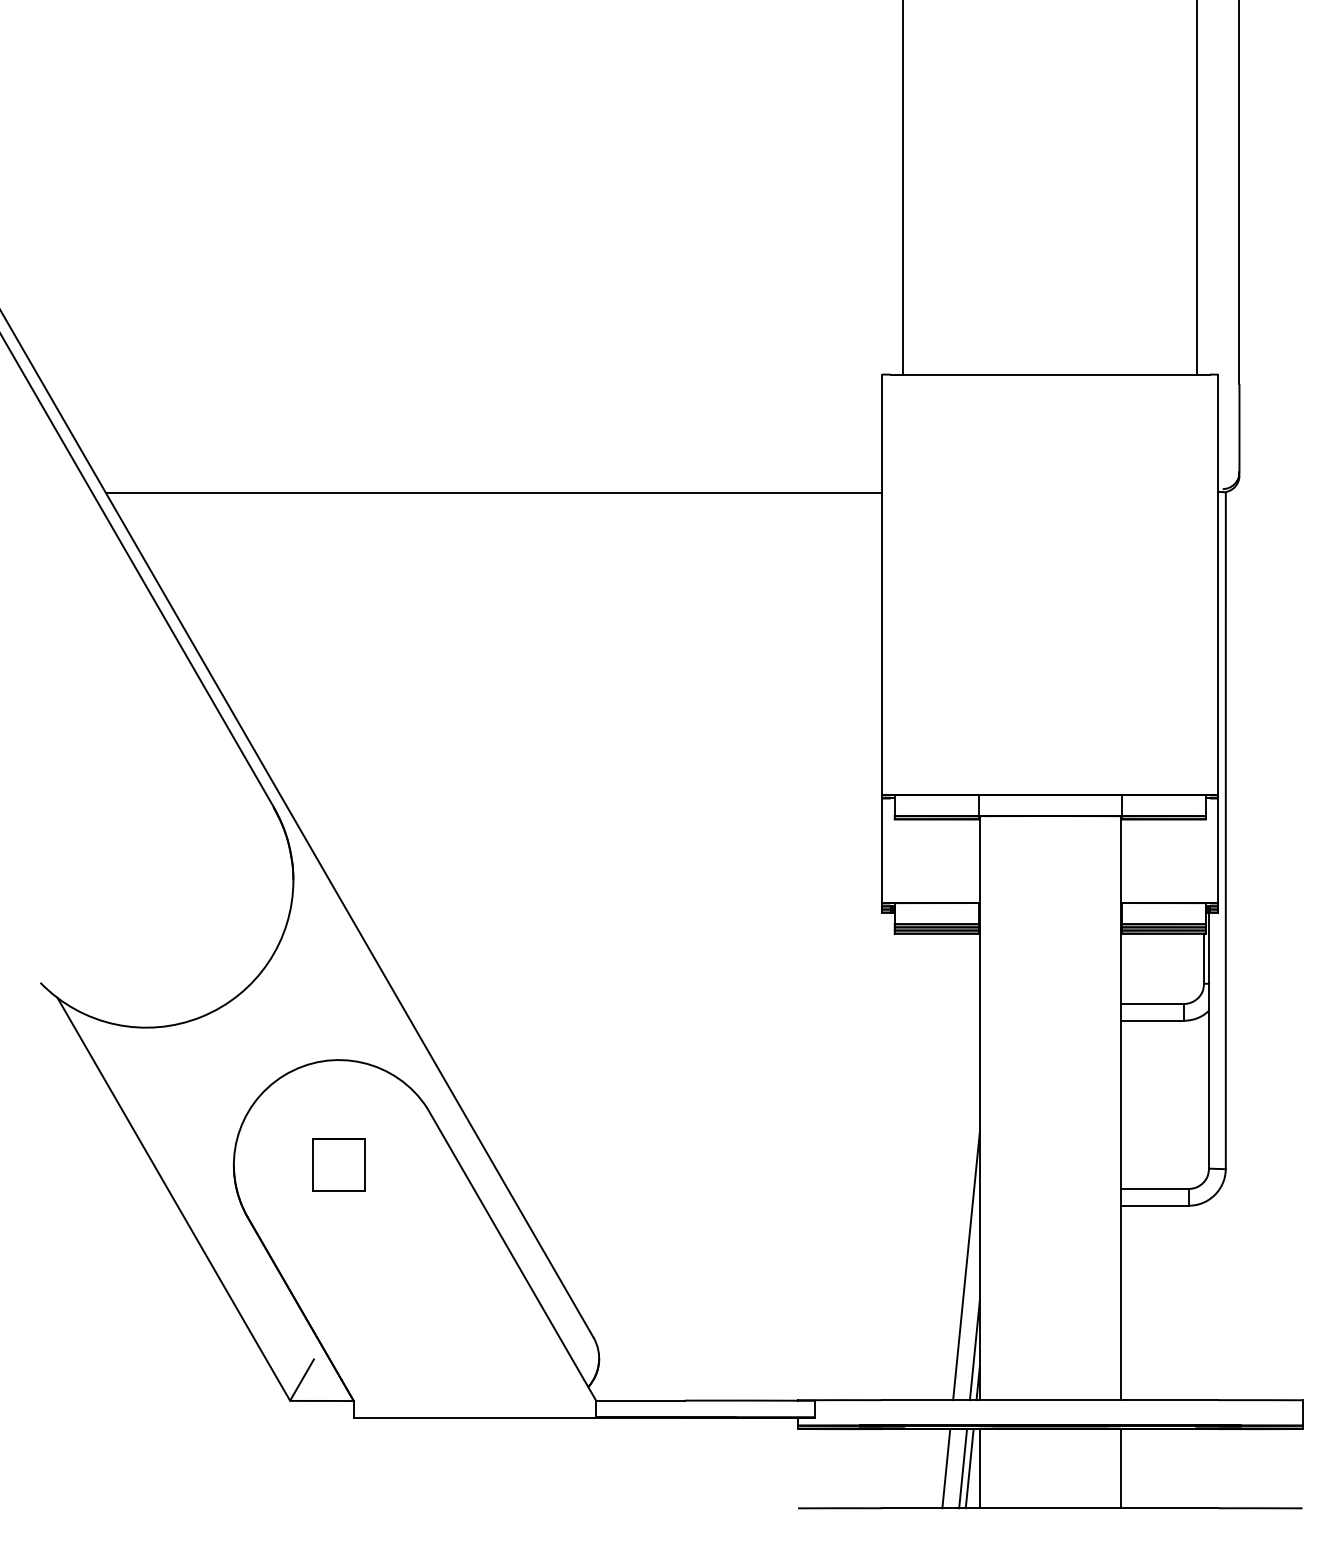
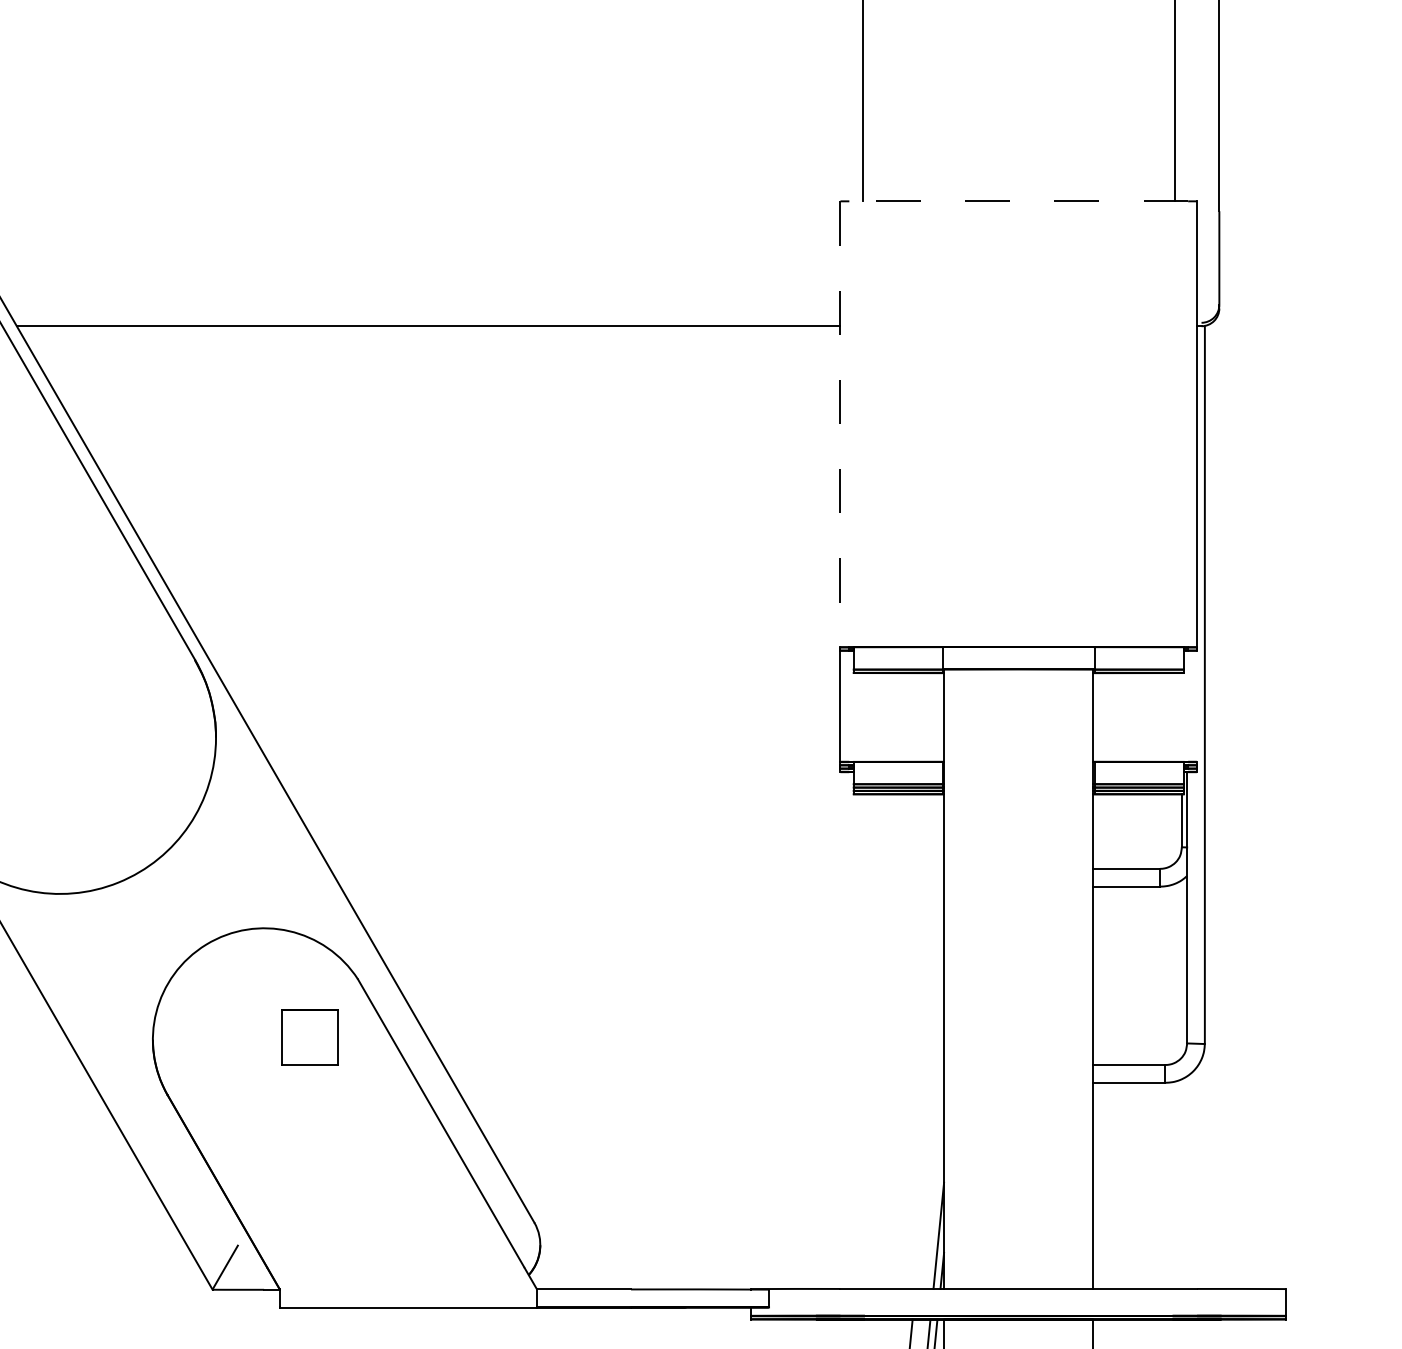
line: (1050, 374) -> (1018, 201), solid -> dashed
line: (882, 585) -> (840, 425), solid -> dashed
line: (1218, 850) -> (1197, 706), removed
part: (338, 1164) -> (309, 1036), moved
line: (966, 1265) -> (929, 1146), removed

